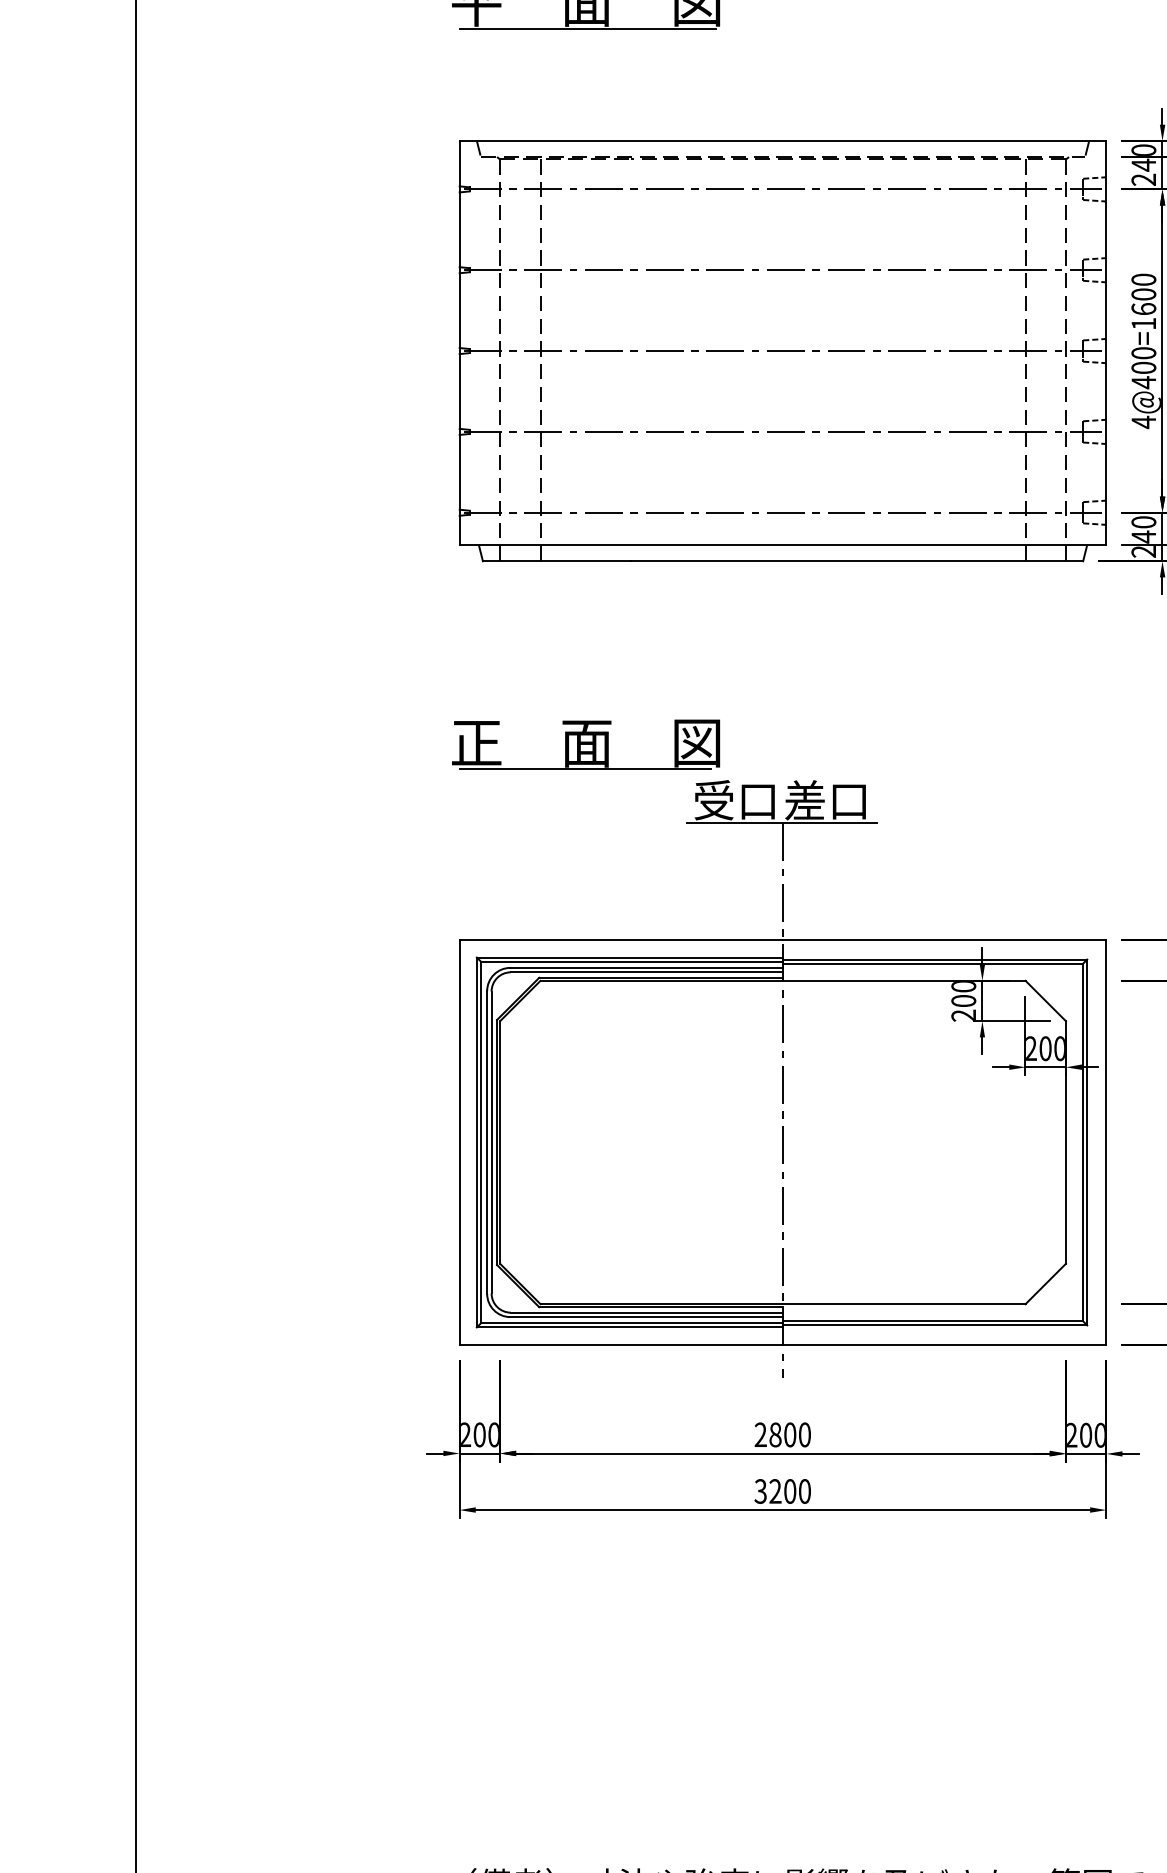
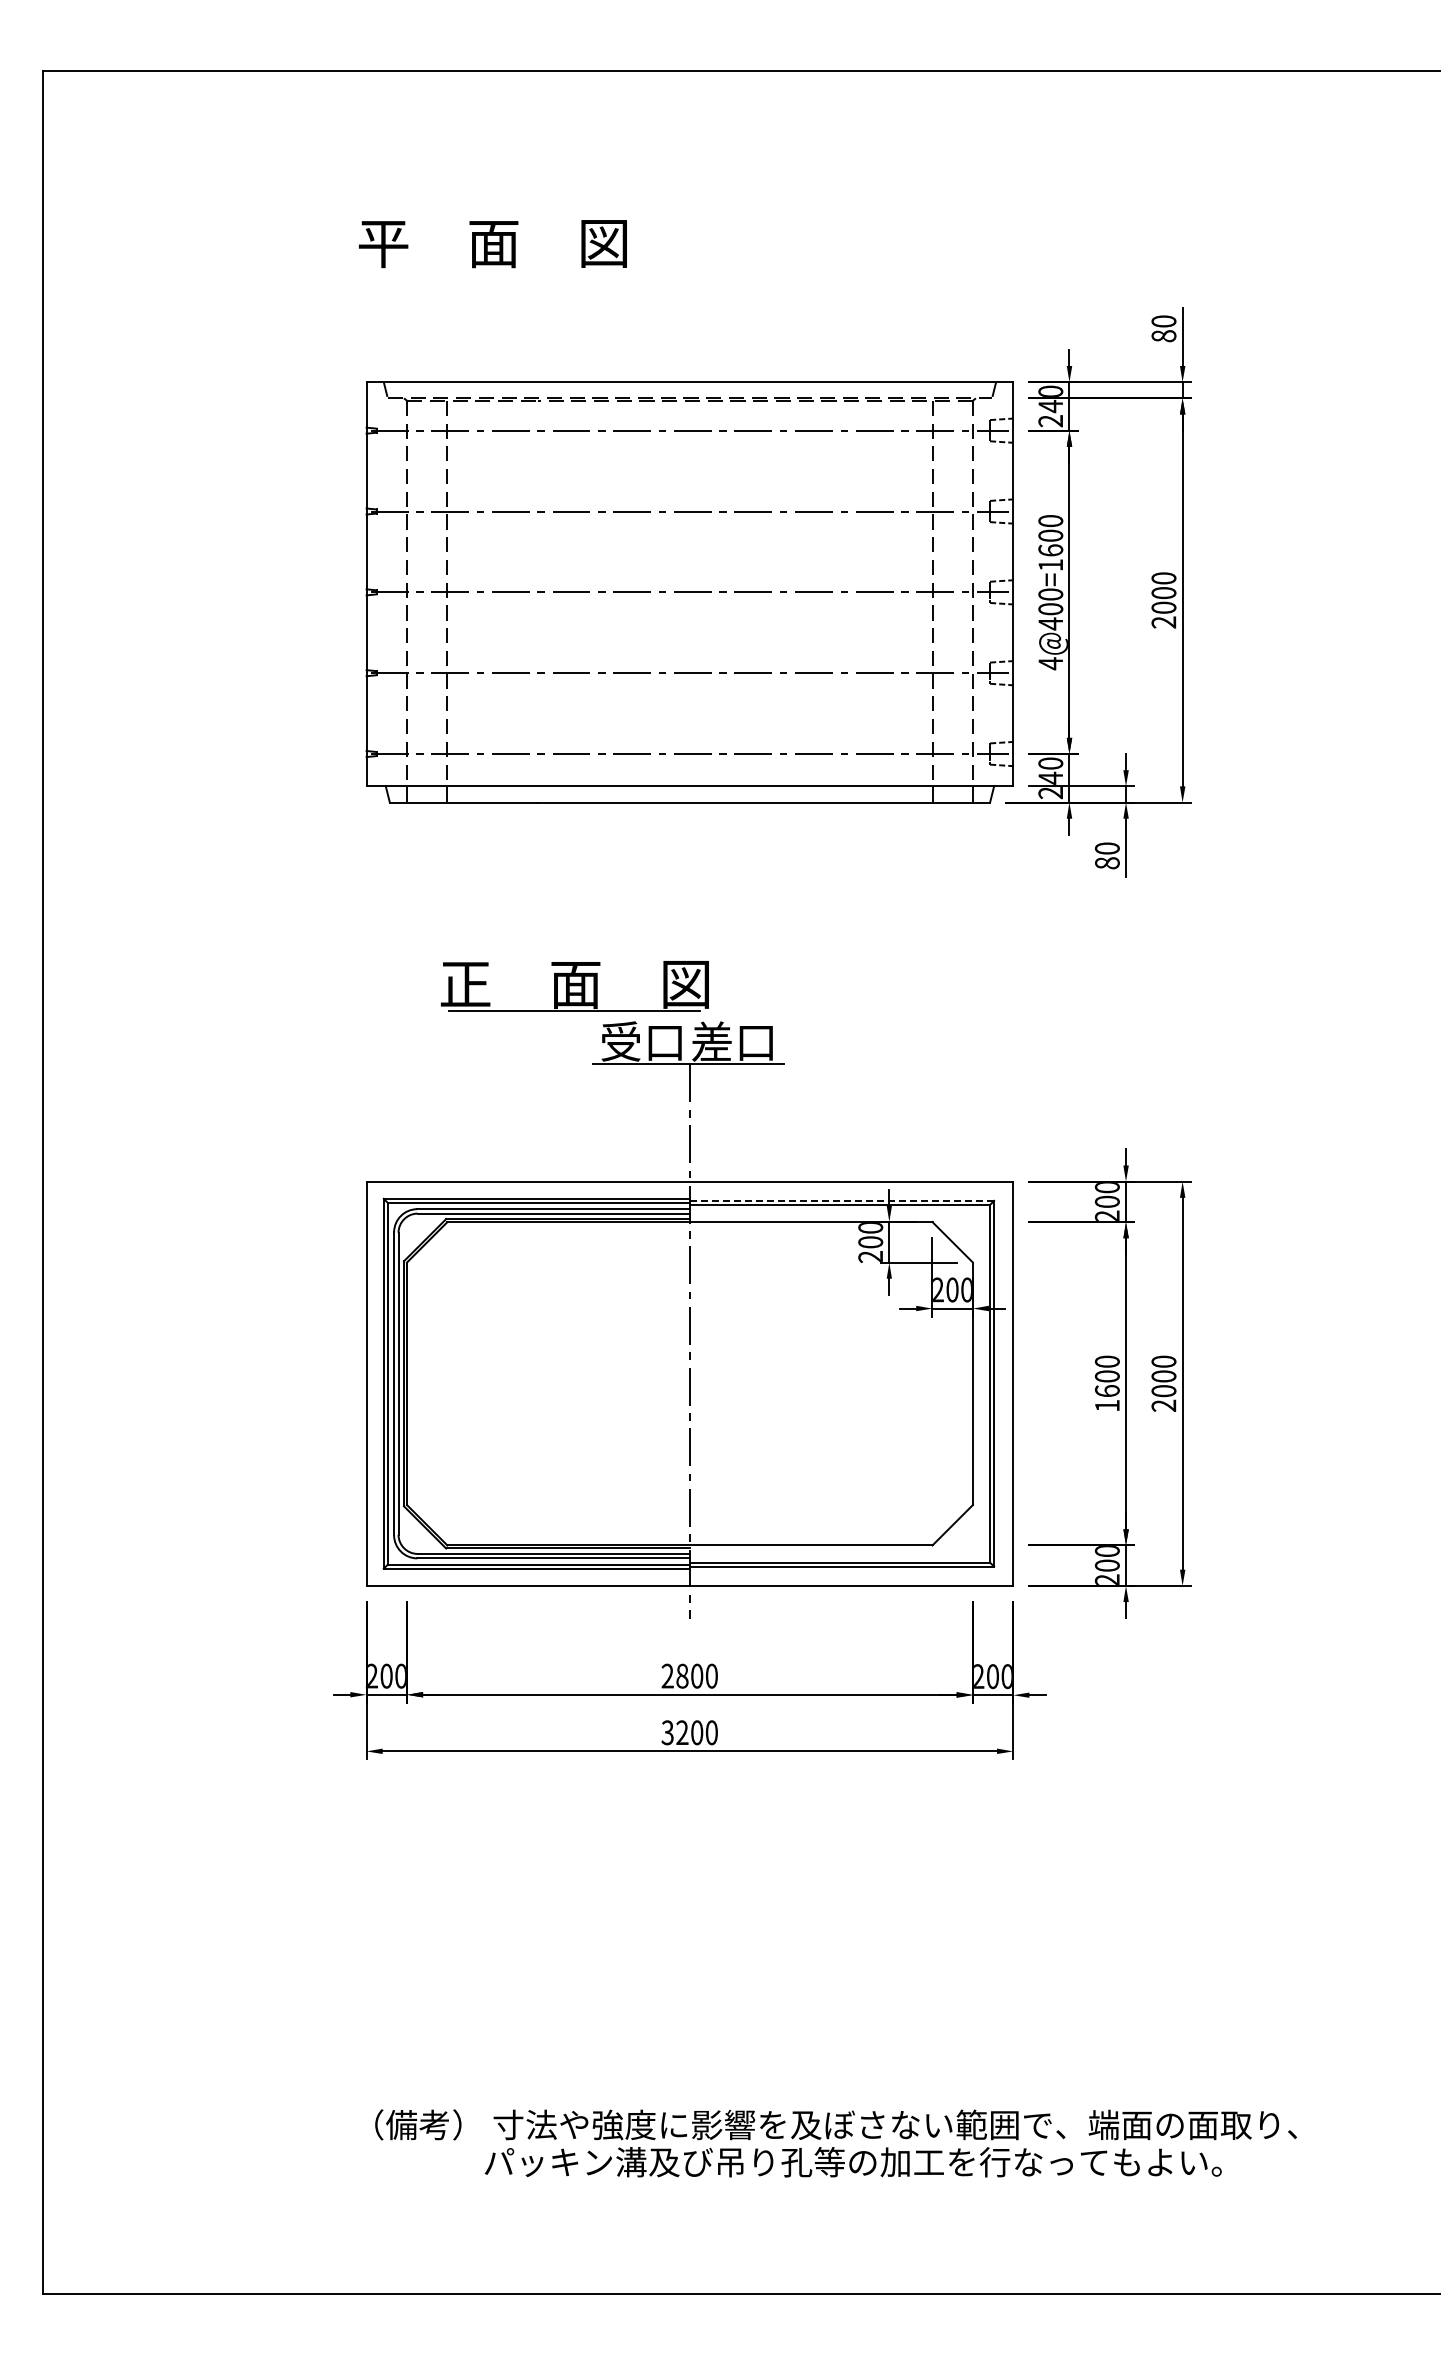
line: (587, 28) -> (494, 269), removed
part: (585, 745) -> (574, 986), moved
line: (935, 959) -> (842, 1200), solid -> dashed

